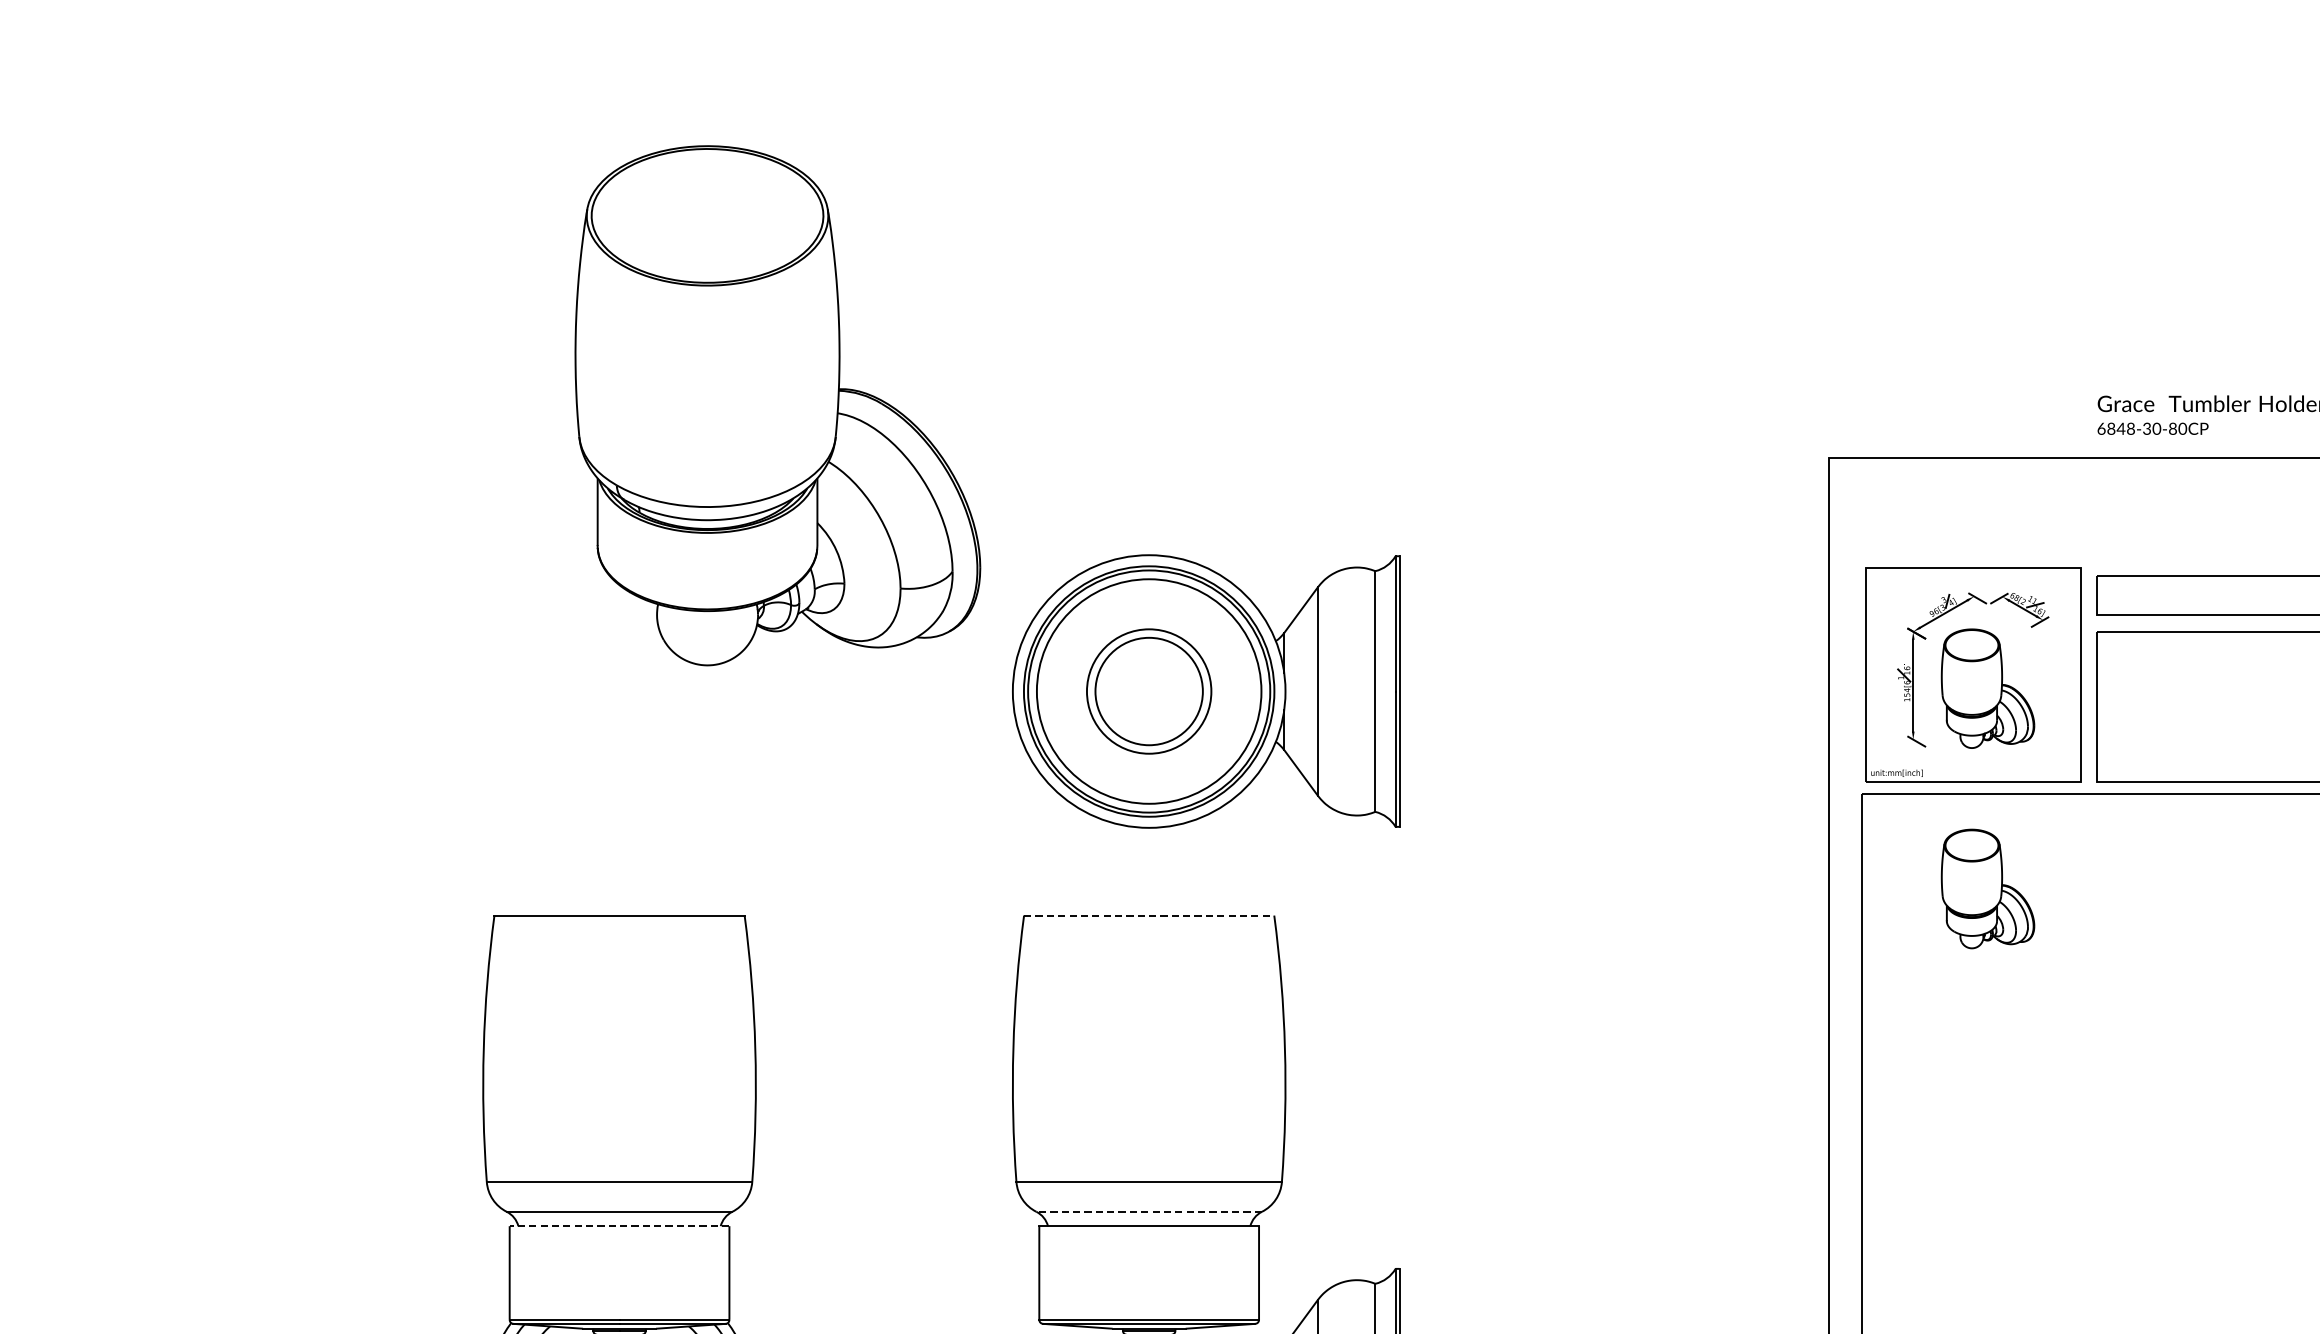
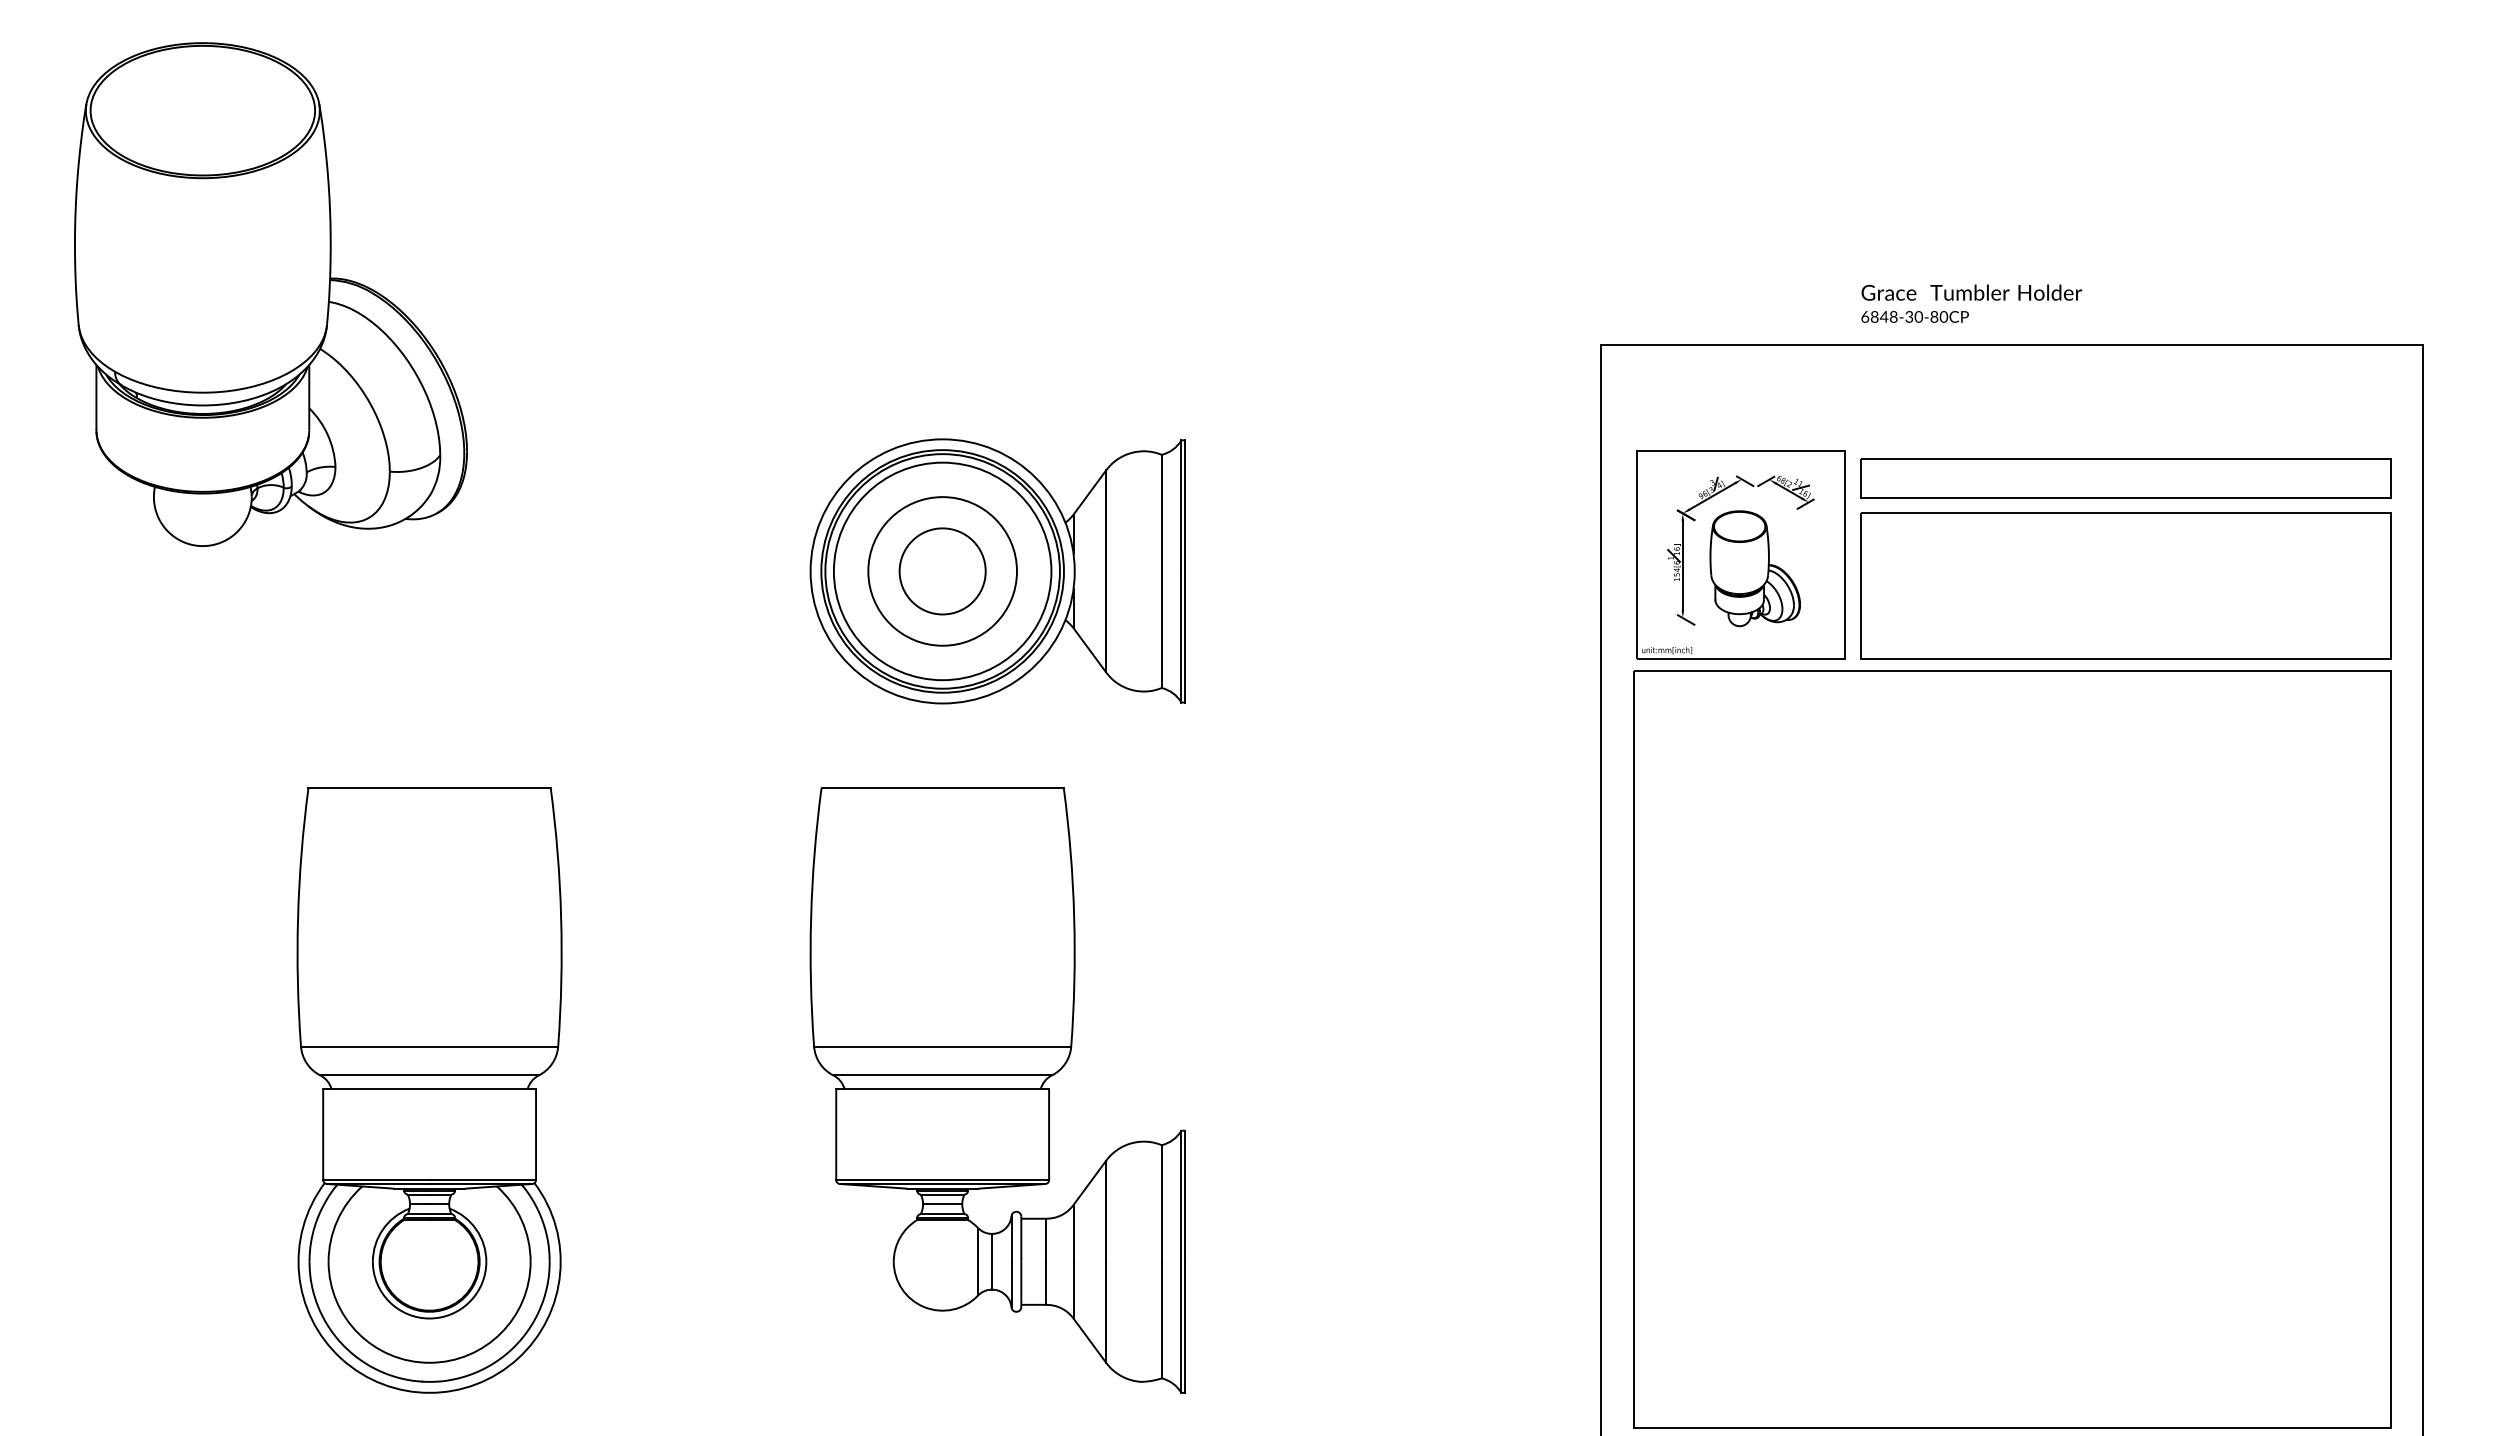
part: (777, 405) -> (270, 294), moved
circle: (1149, 691) -> (942, 571), size x0.71
circle: (1149, 691) -> (942, 571), size x1.43
part: (1987, 888) -> (1754, 762), removed
line: (1150, 915) -> (943, 788), dashed -> solid
line: (1149, 1211) -> (942, 1075), dashed -> solid
line: (619, 1226) -> (429, 1089), dashed -> solid

